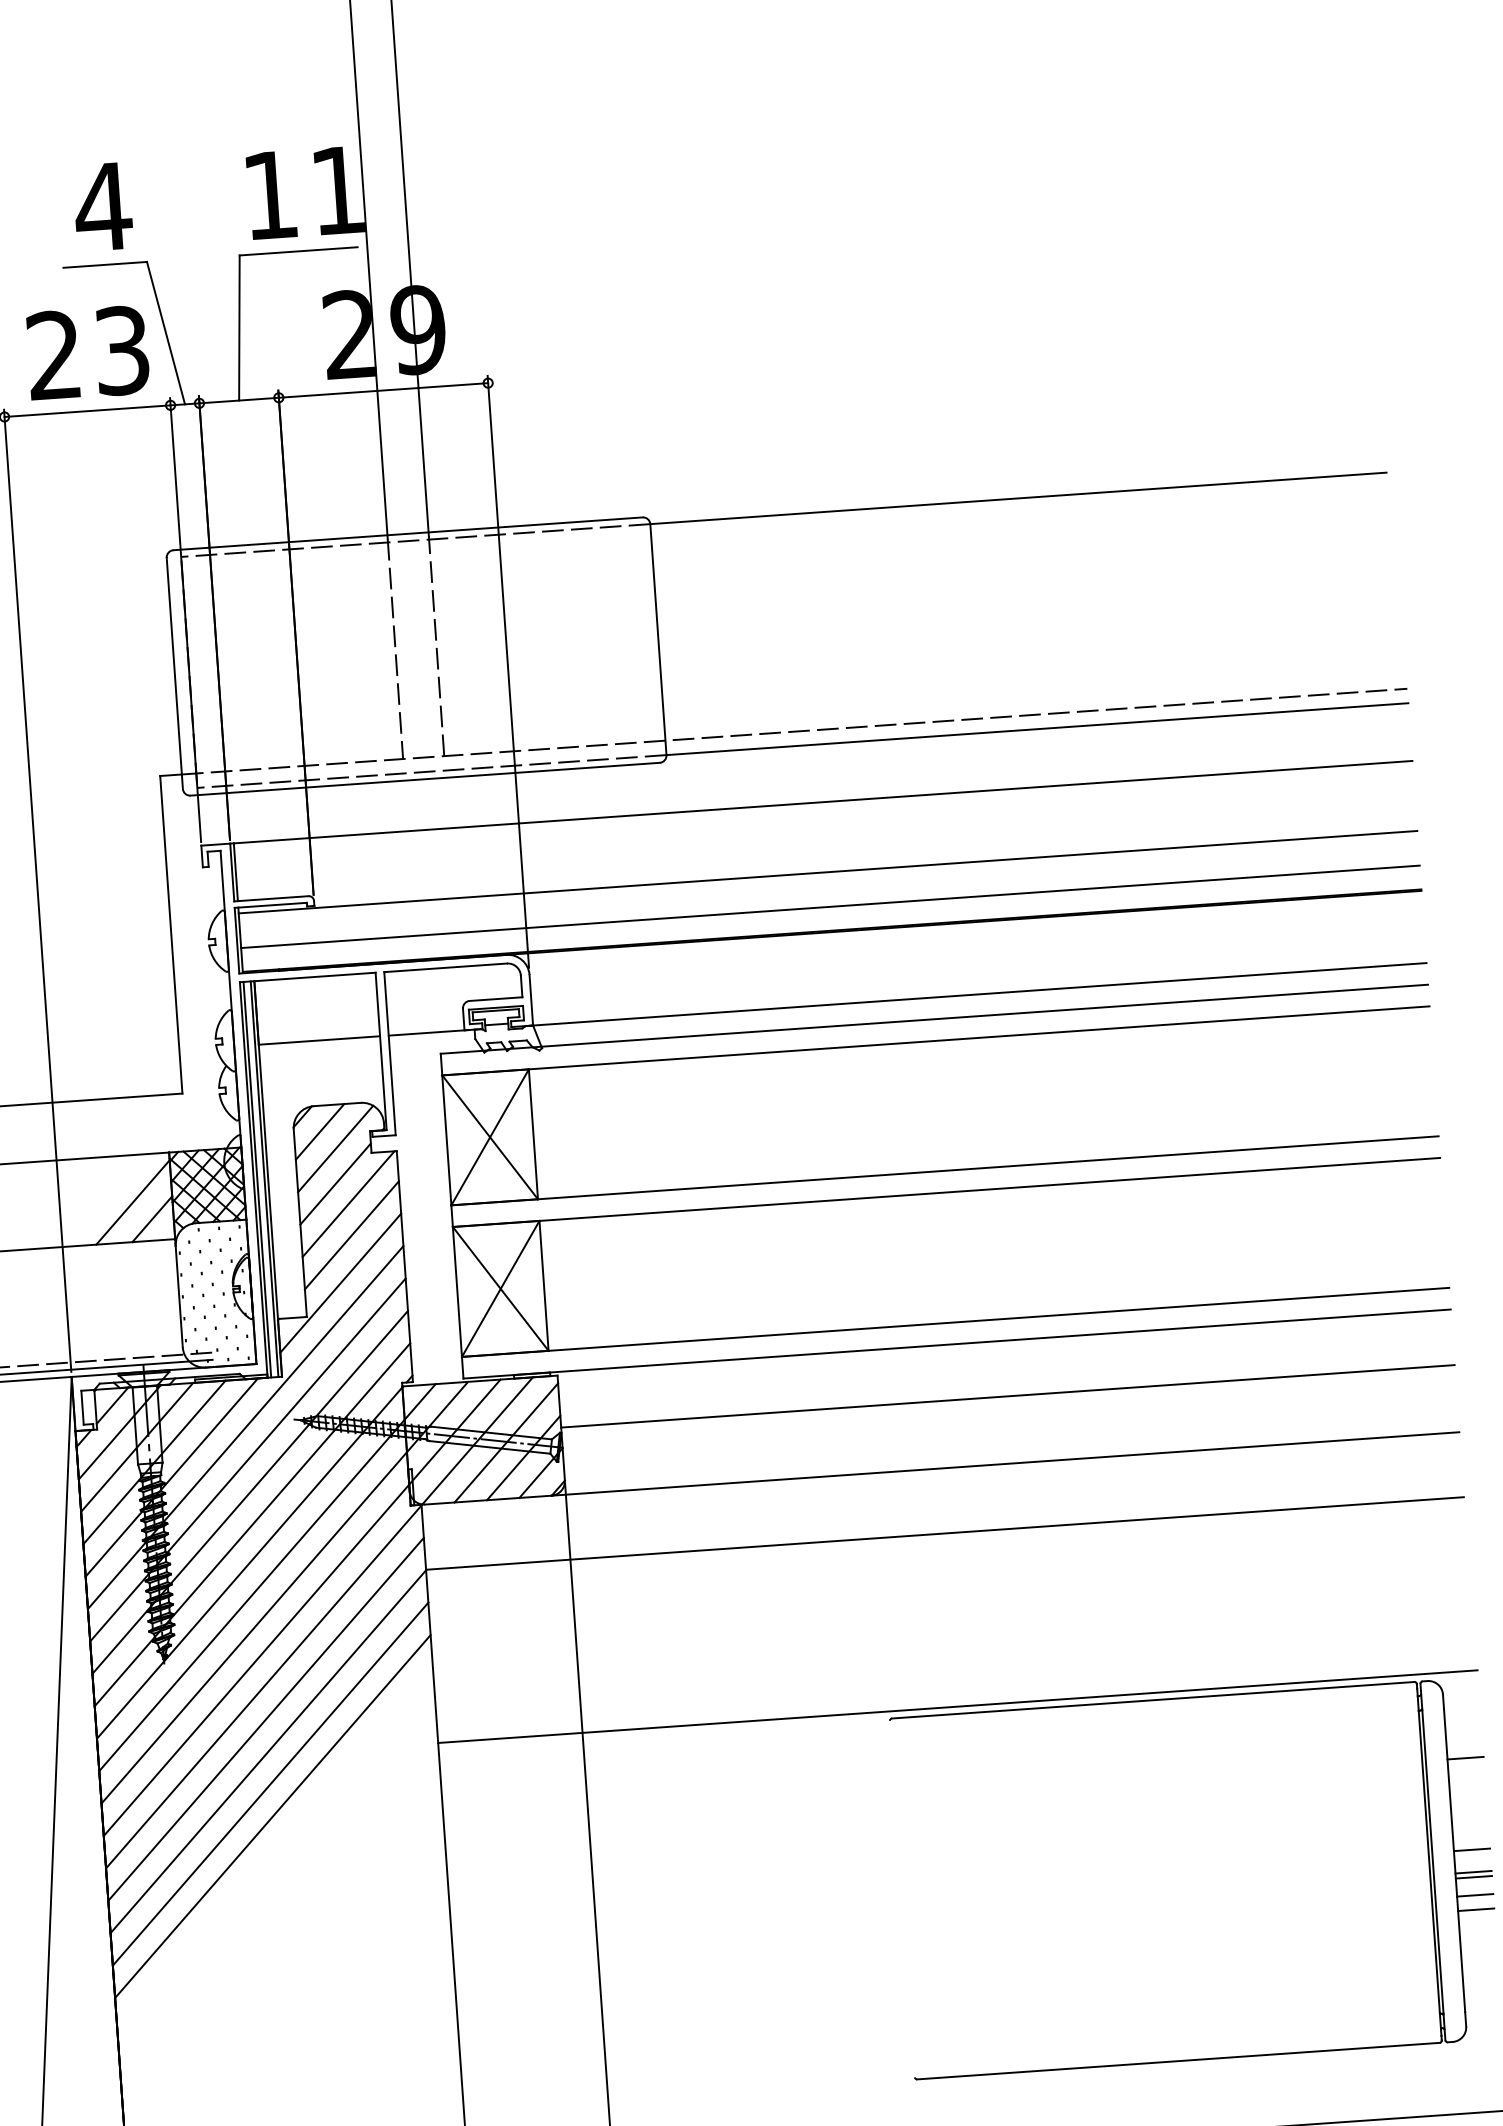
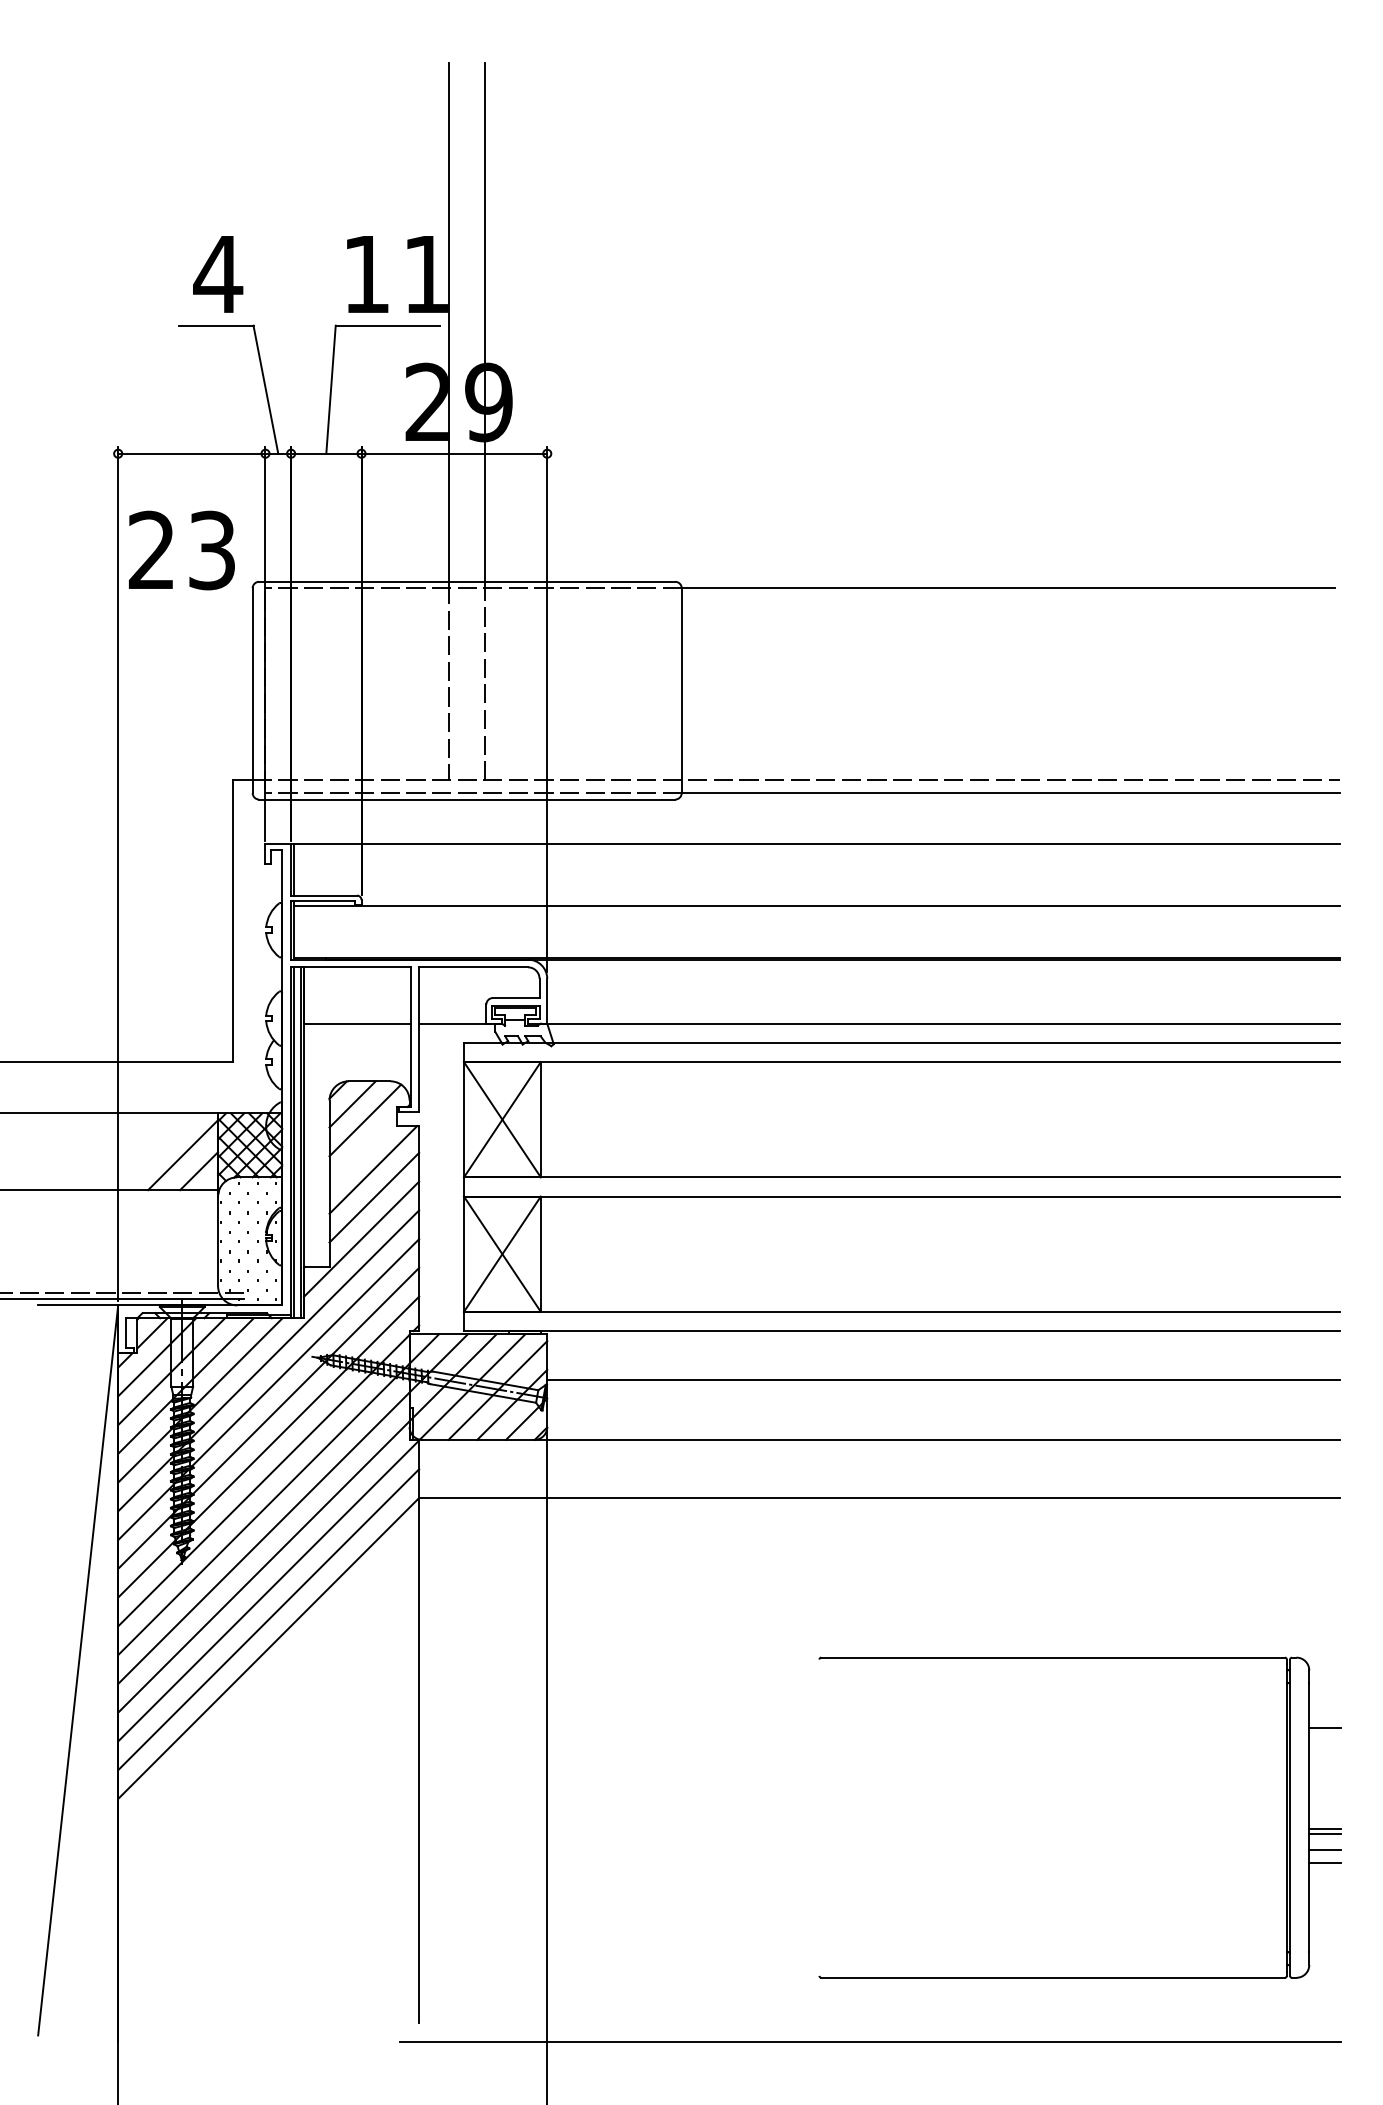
text: (87, 353) -> (181, 550), moved
line: (829, 907) -> (816, 937), removed
line: (334, 1184) -> (362, 1151), removed
line: (958, 1706) -> (880, 1651), removed
line: (270, 1783) -> (268, 1676), removed
line: (272, 1816) -> (268, 1705), removed
line: (1472, 1849) -> (1325, 1809), removed

